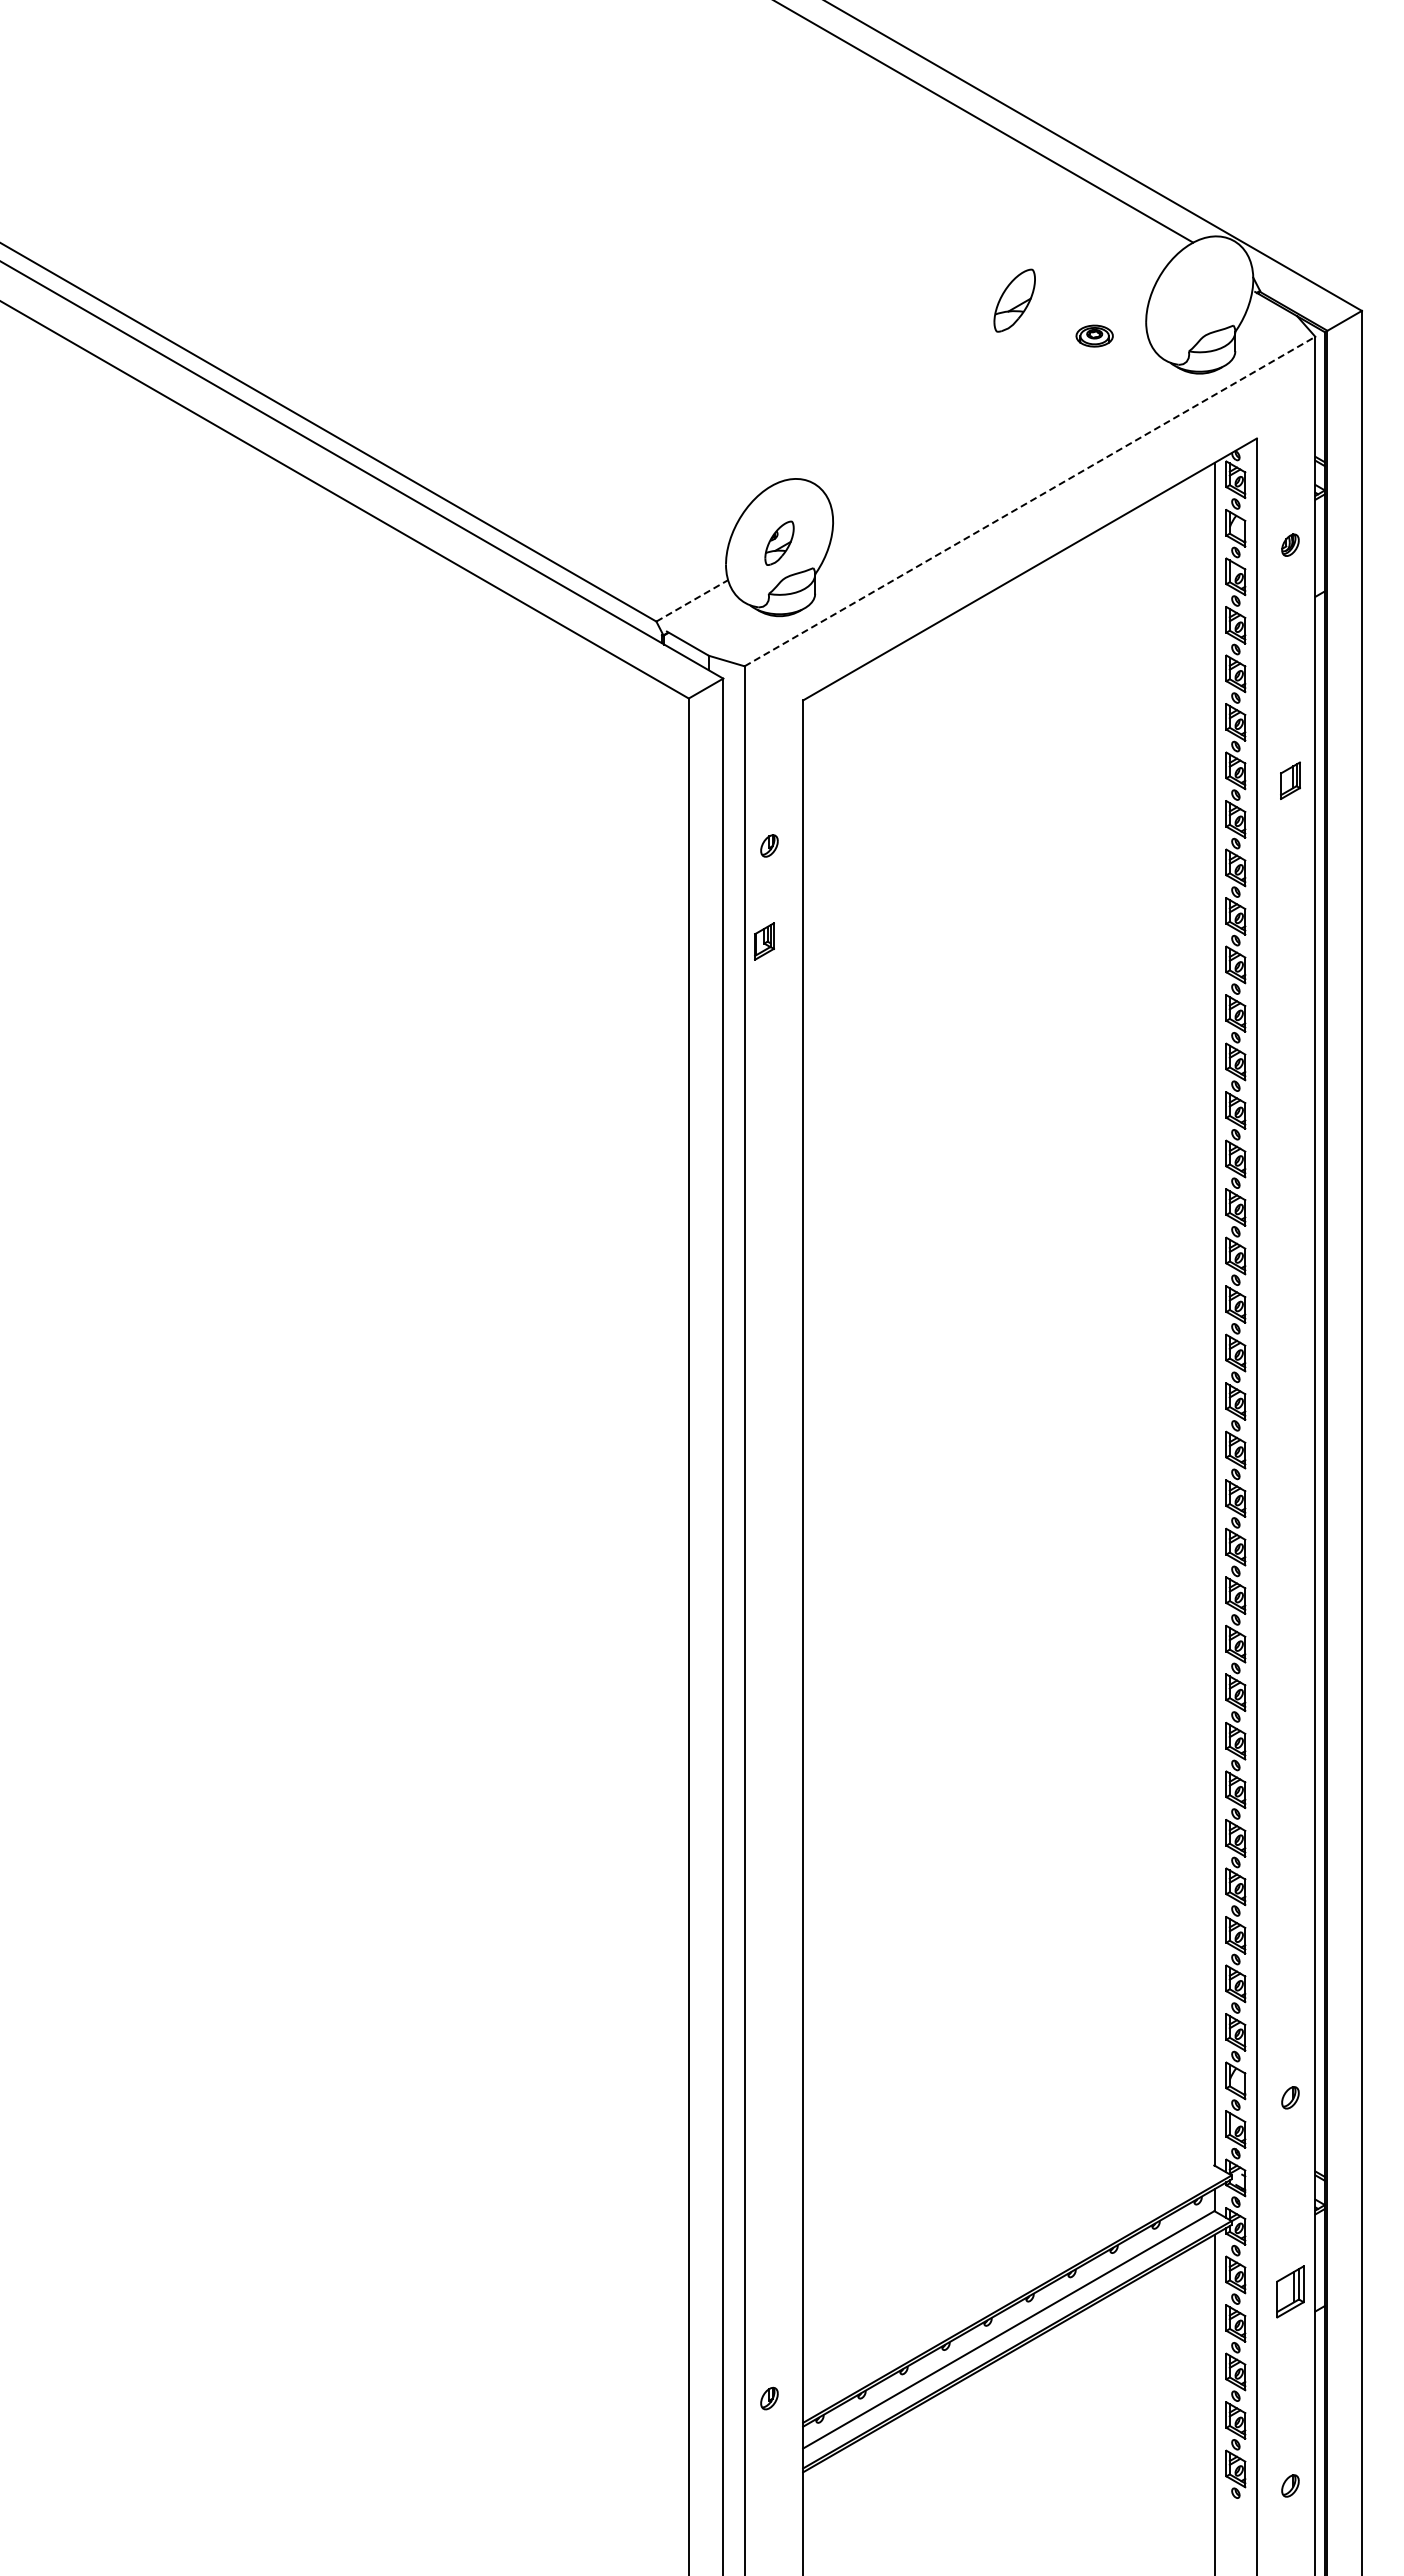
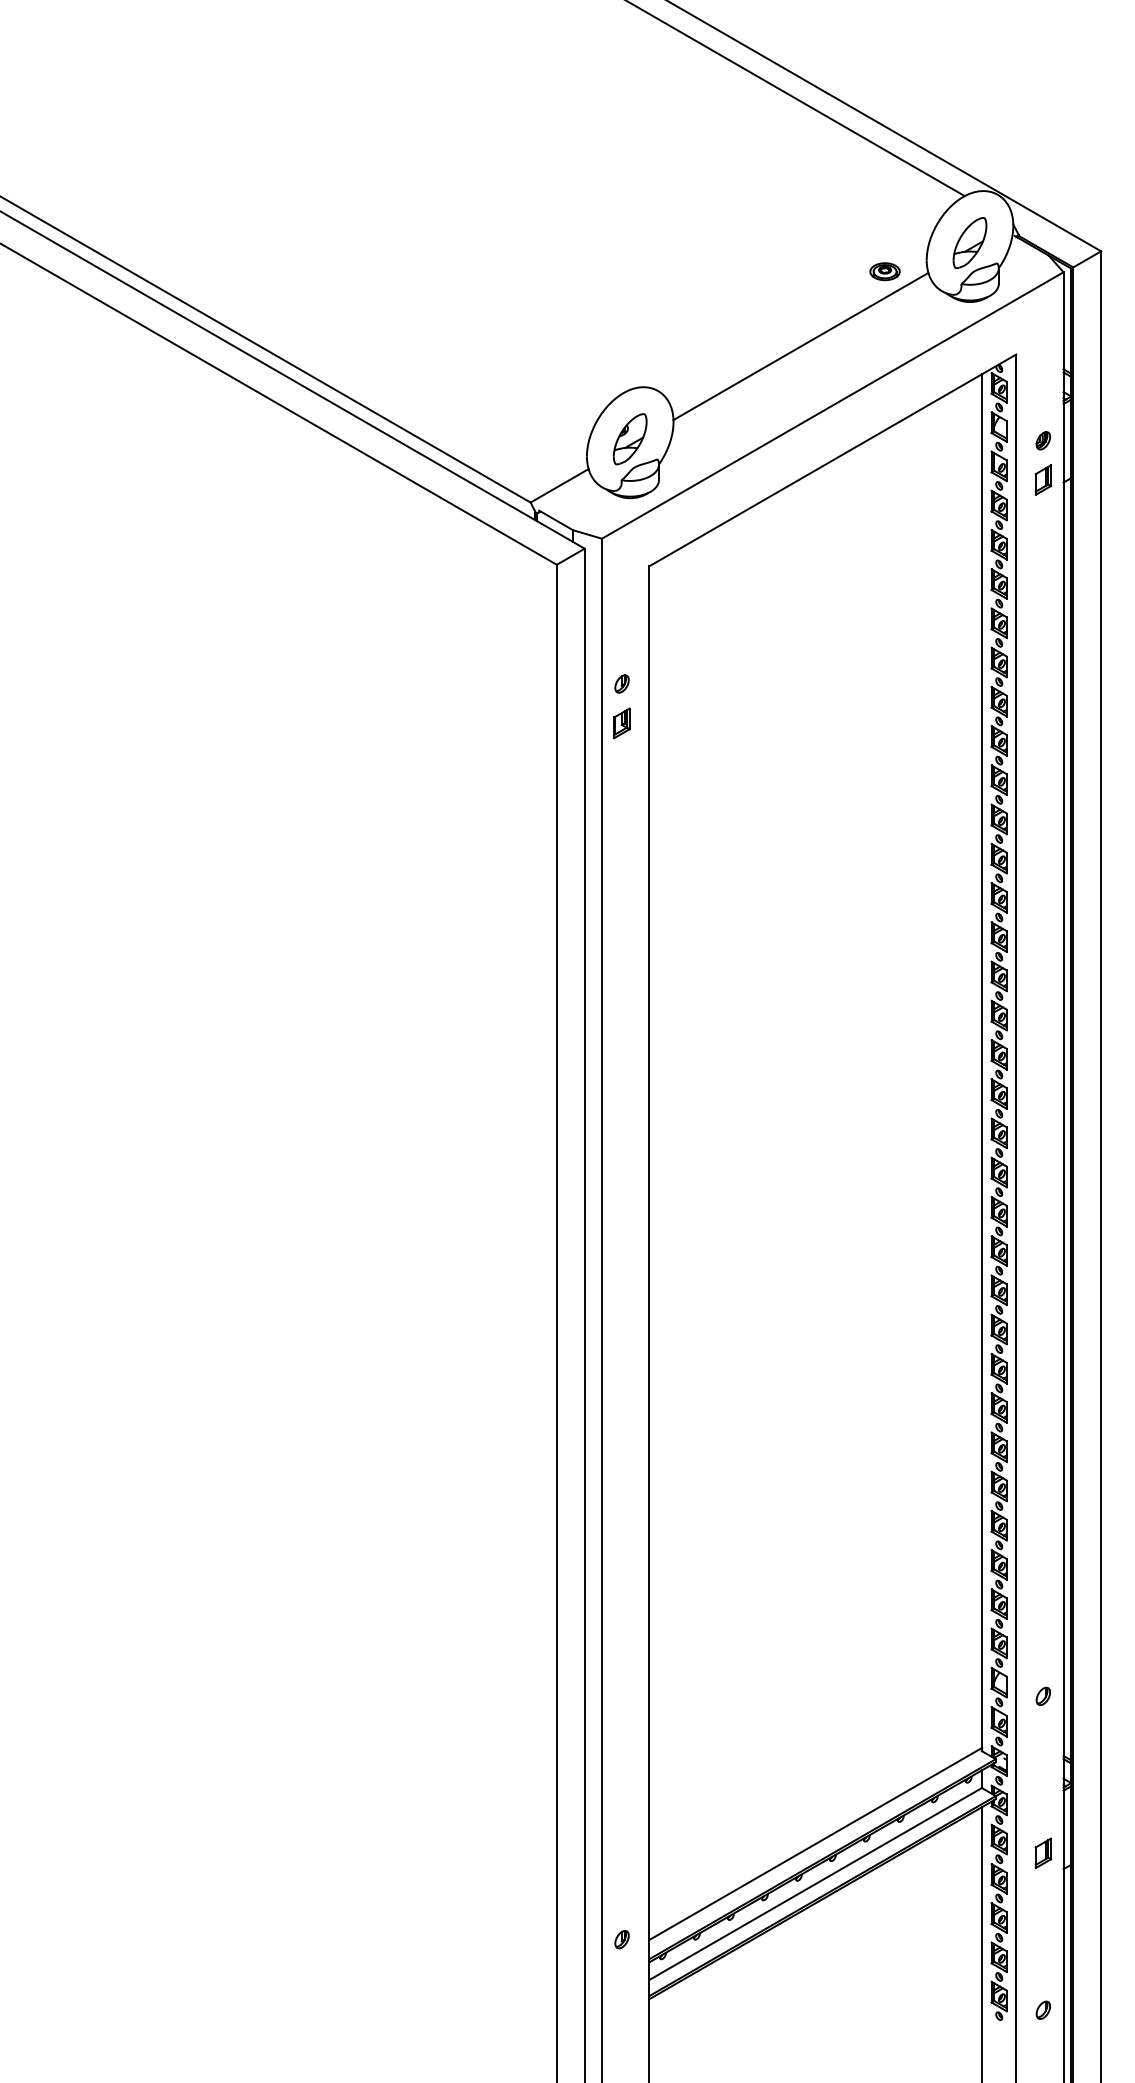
part: (1014, 300) -> (969, 242), moved
line: (990, 428) -> (800, 346), added
line: (1029, 501) -> (832, 405), dashed -> solid
part: (779, 543) -> (630, 439), size x1.43
line: (692, 600) -> (559, 485), dashed -> solid
part: (1290, 780) -> (1043, 479), moved
part: (764, 941) -> (622, 723), moved
line: (1008, 2280) -> (815, 1844), added
part: (1290, 2291) -> (1043, 1853), size x0.71

